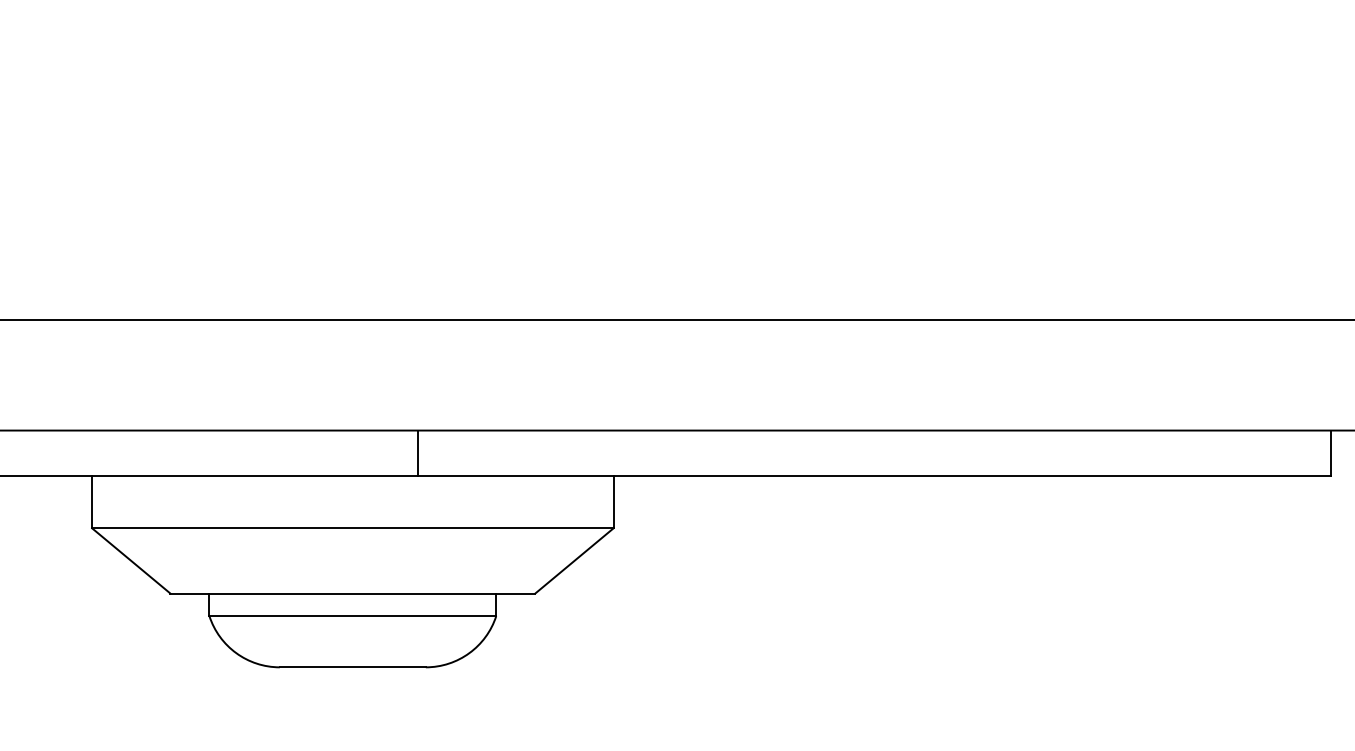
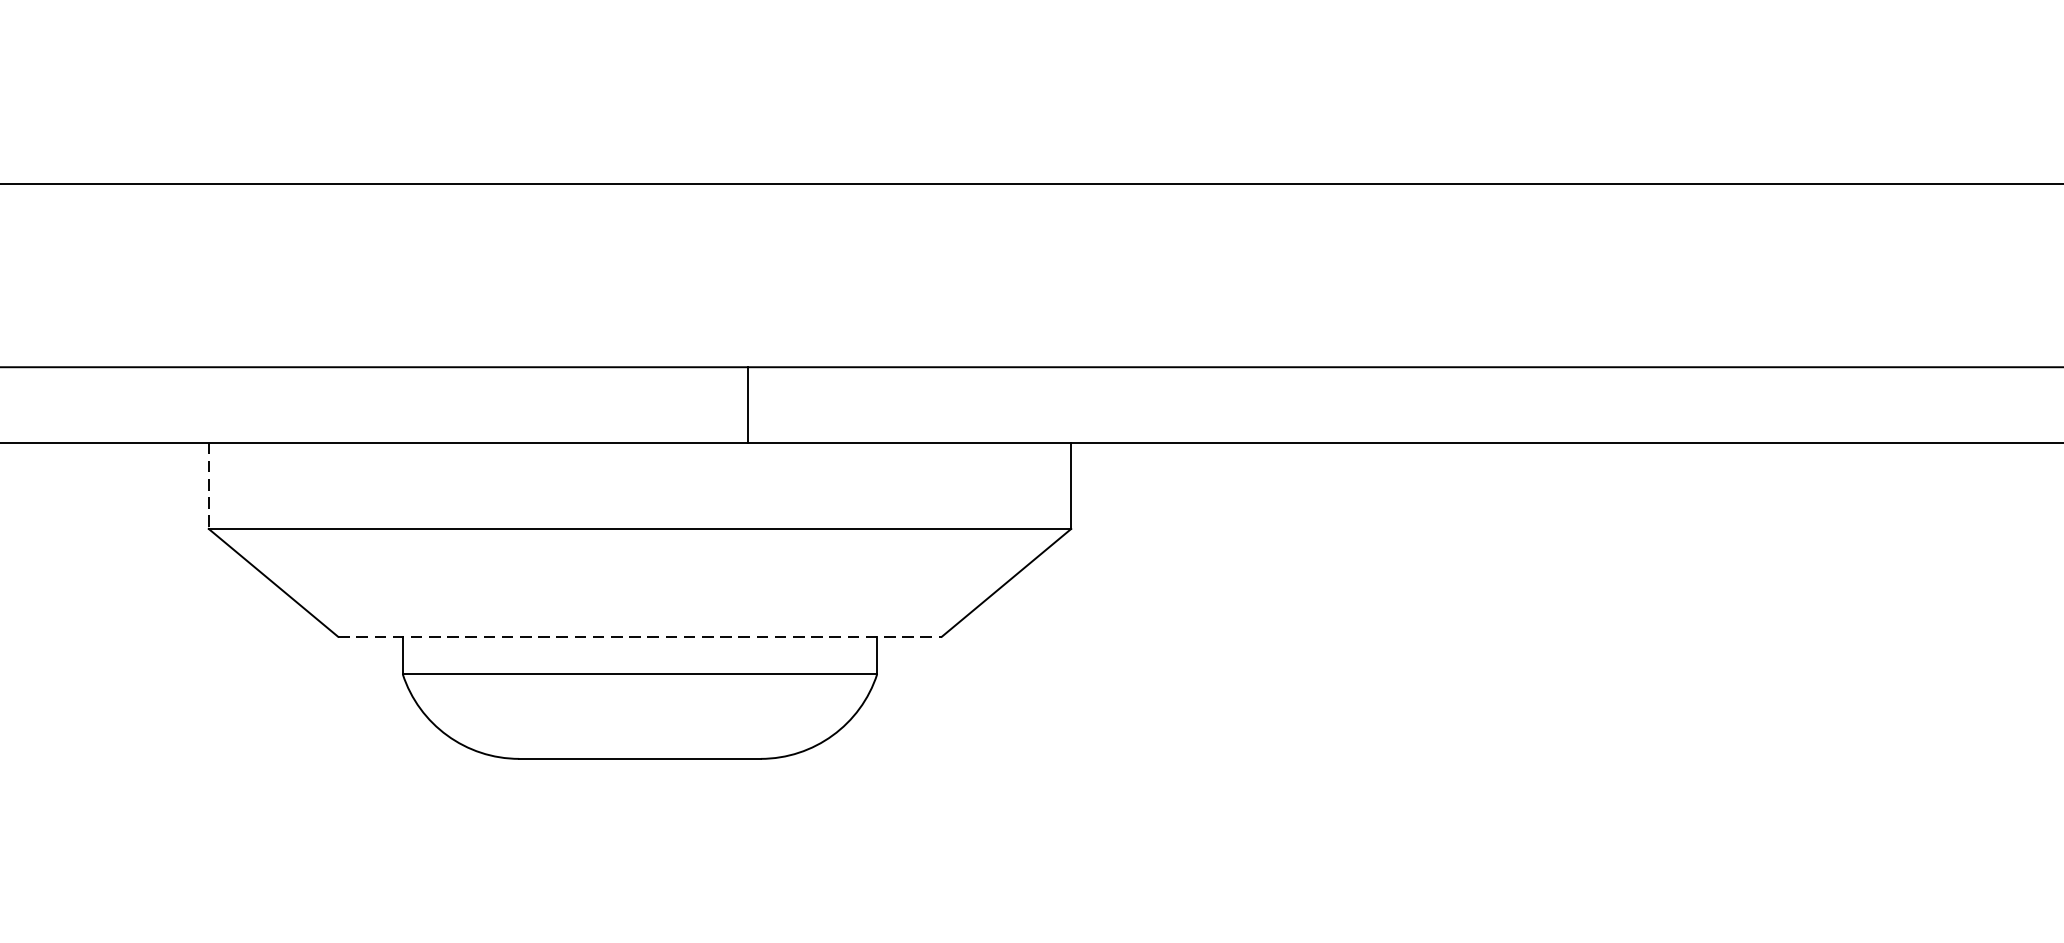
line: (92, 502) -> (209, 486), solid -> dashed
line: (353, 593) -> (641, 636), solid -> dashed

